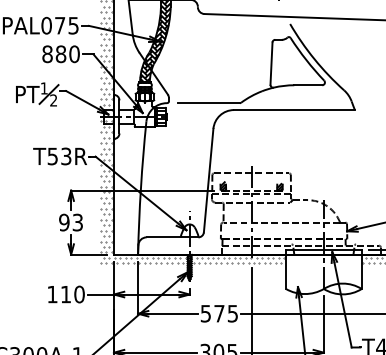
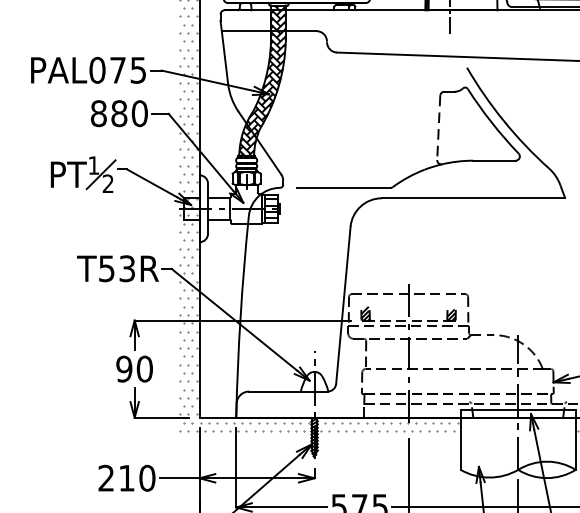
line: (271, 64) -> (438, 129), solid -> dashed
text: (77, 222) -> (144, 368), 93 -> 90
text: (52, 293) -> (106, 476), 110 -> 210

